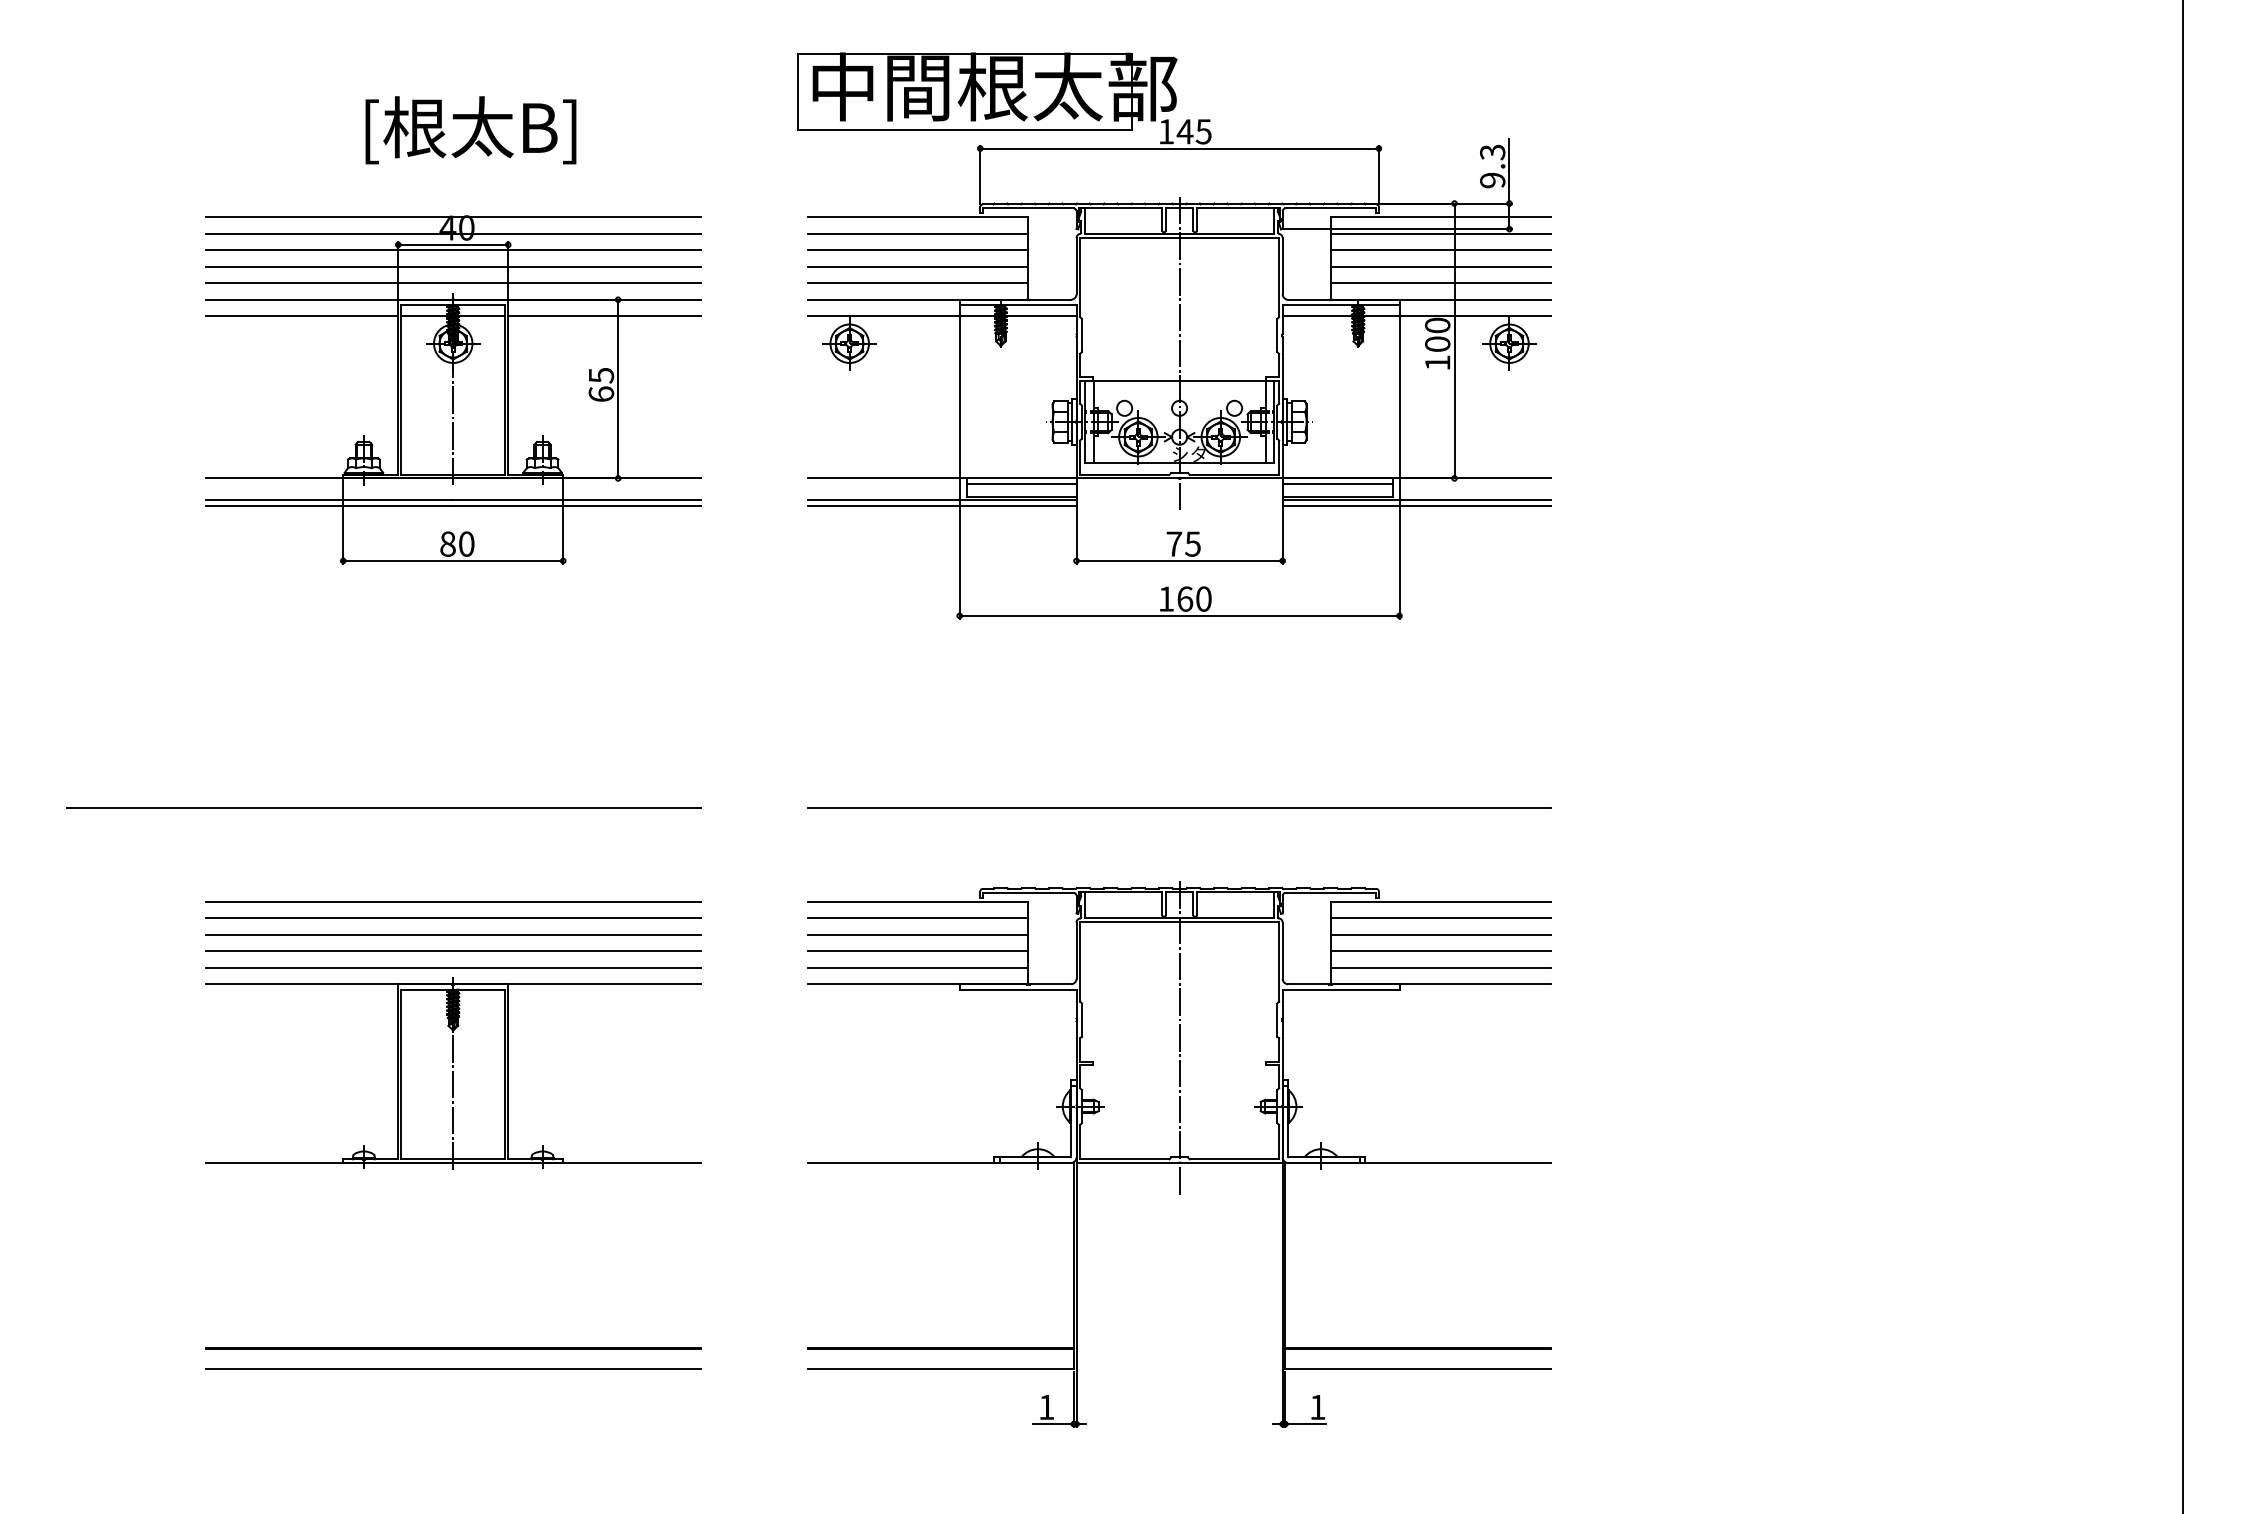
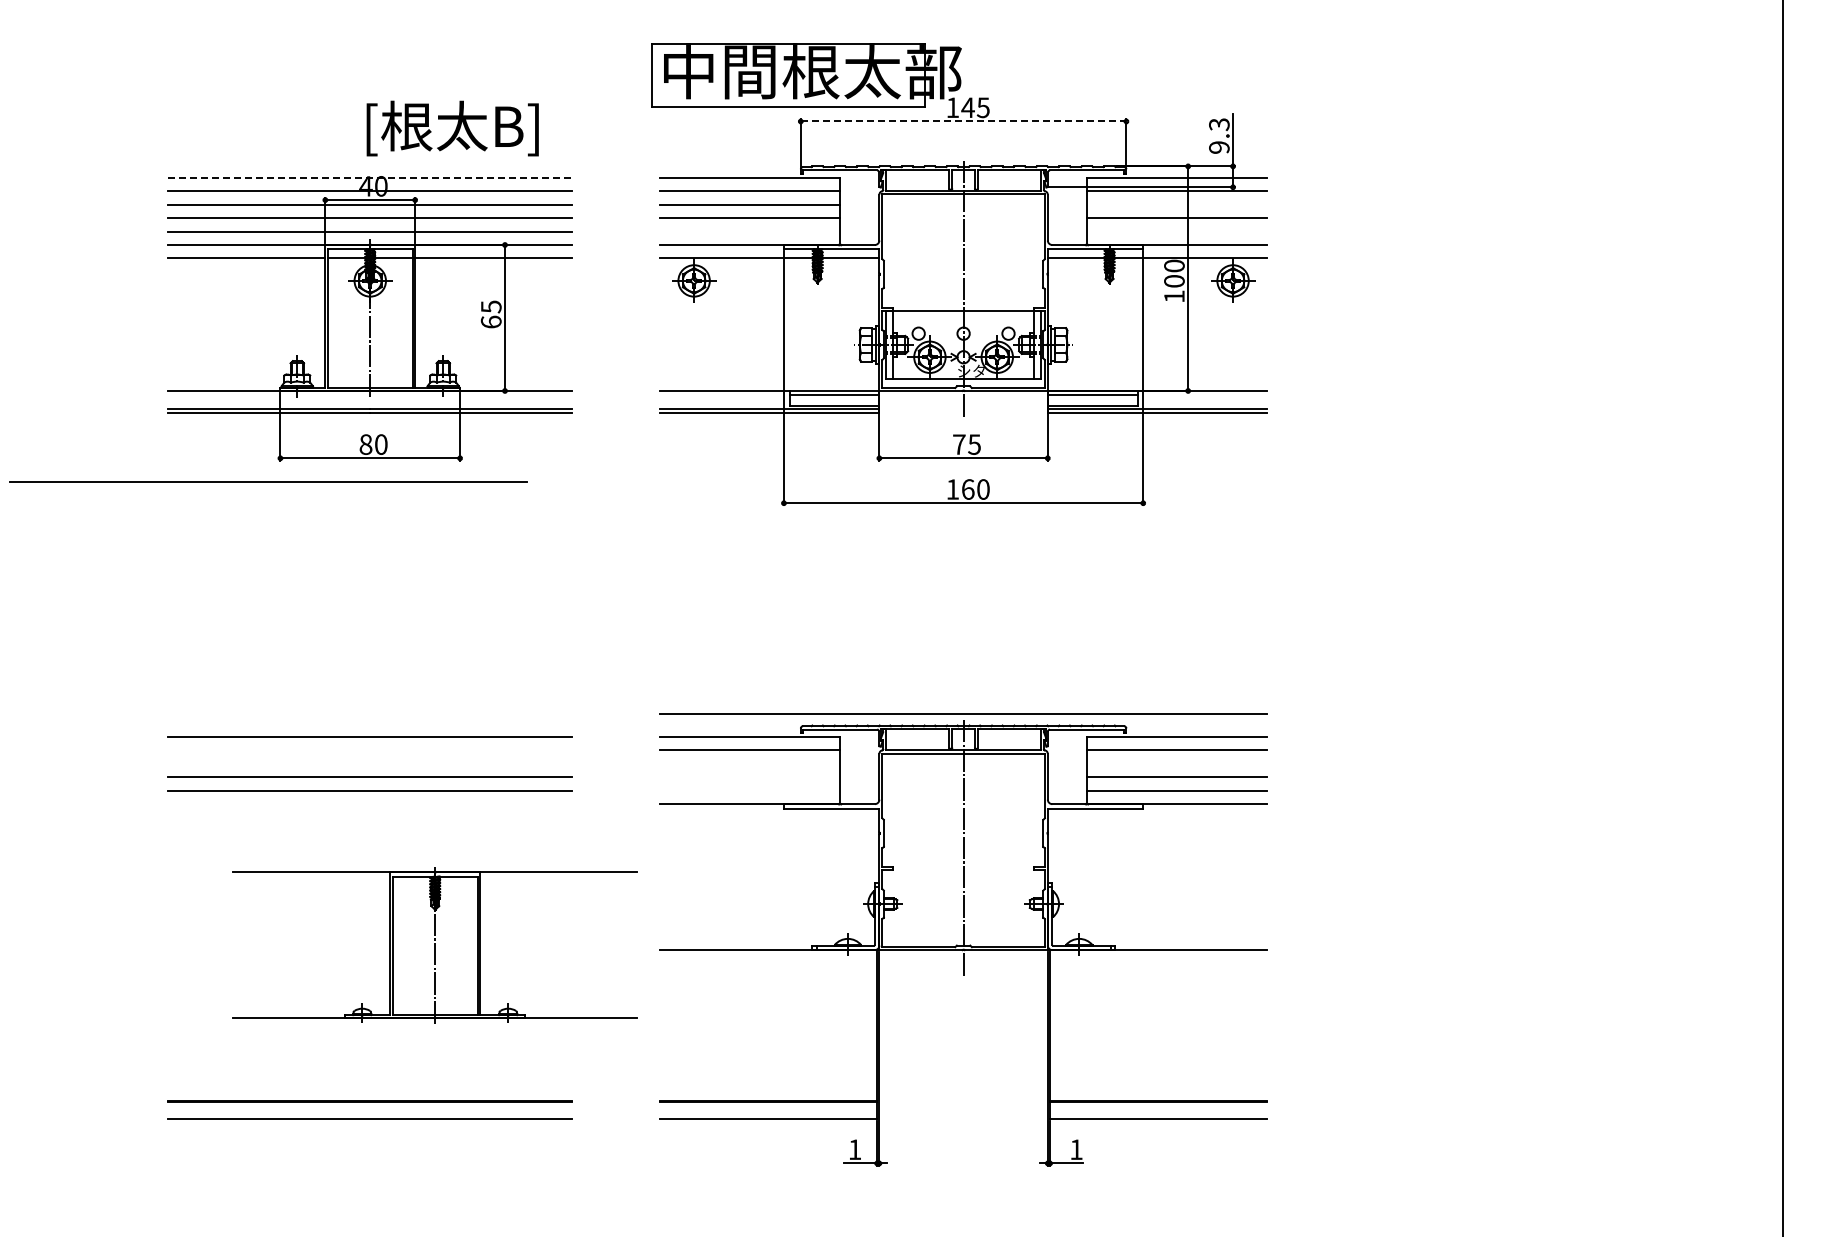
text: (470, 130) -> (452, 128), moved
line: (1179, 148) -> (963, 121), solid -> dashed
line: (453, 217) -> (370, 177), solid -> dashed
line: (1440, 250) -> (1176, 204), removed
line: (918, 283) -> (750, 231), removed
line: (1440, 283) -> (1176, 231), removed
line: (383, 807) -> (268, 481), moved
line: (1179, 807) -> (963, 713), moved
line: (452, 917) -> (369, 749), removed
line: (453, 934) -> (370, 763), removed
line: (918, 934) -> (750, 763), removed
line: (1440, 934) -> (1176, 763), removed
line: (918, 951) -> (750, 777), removed
line: (918, 967) -> (750, 790), removed
part: (452, 1074) -> (434, 945), moved

